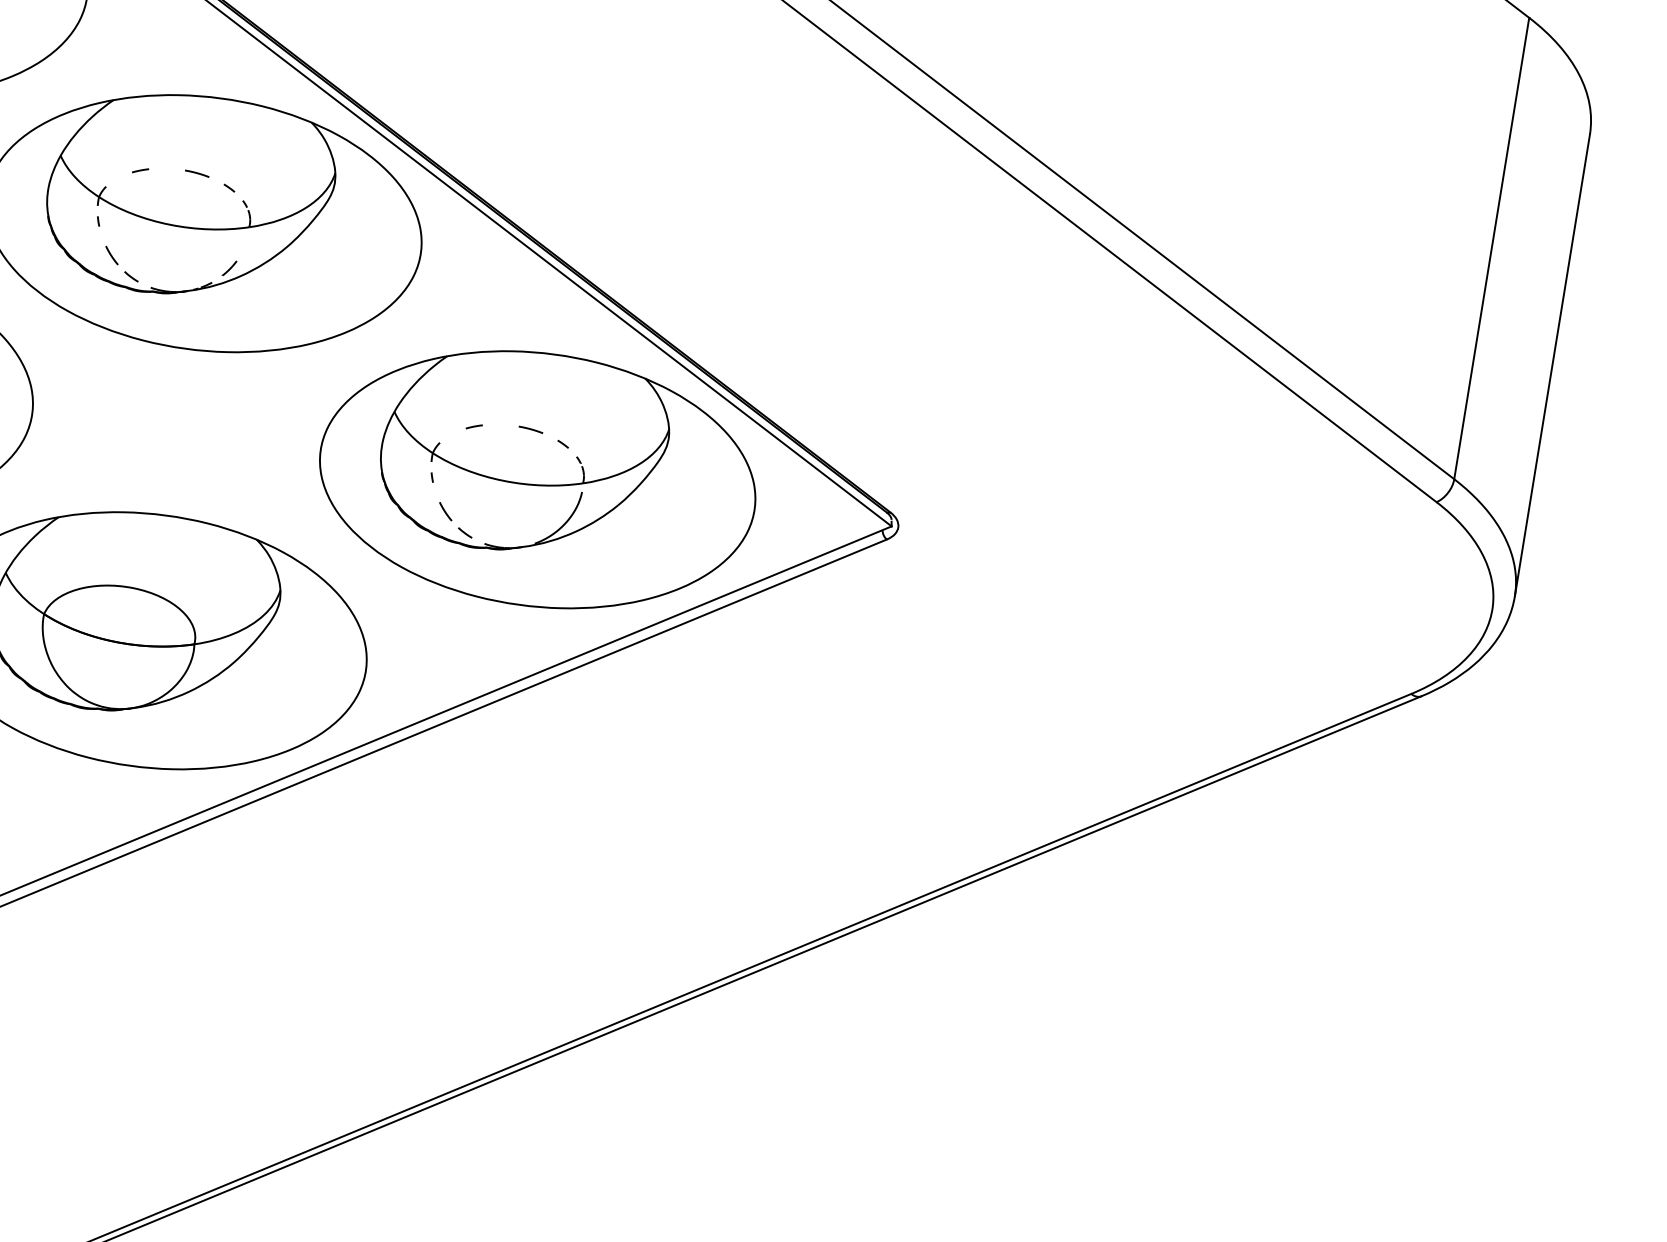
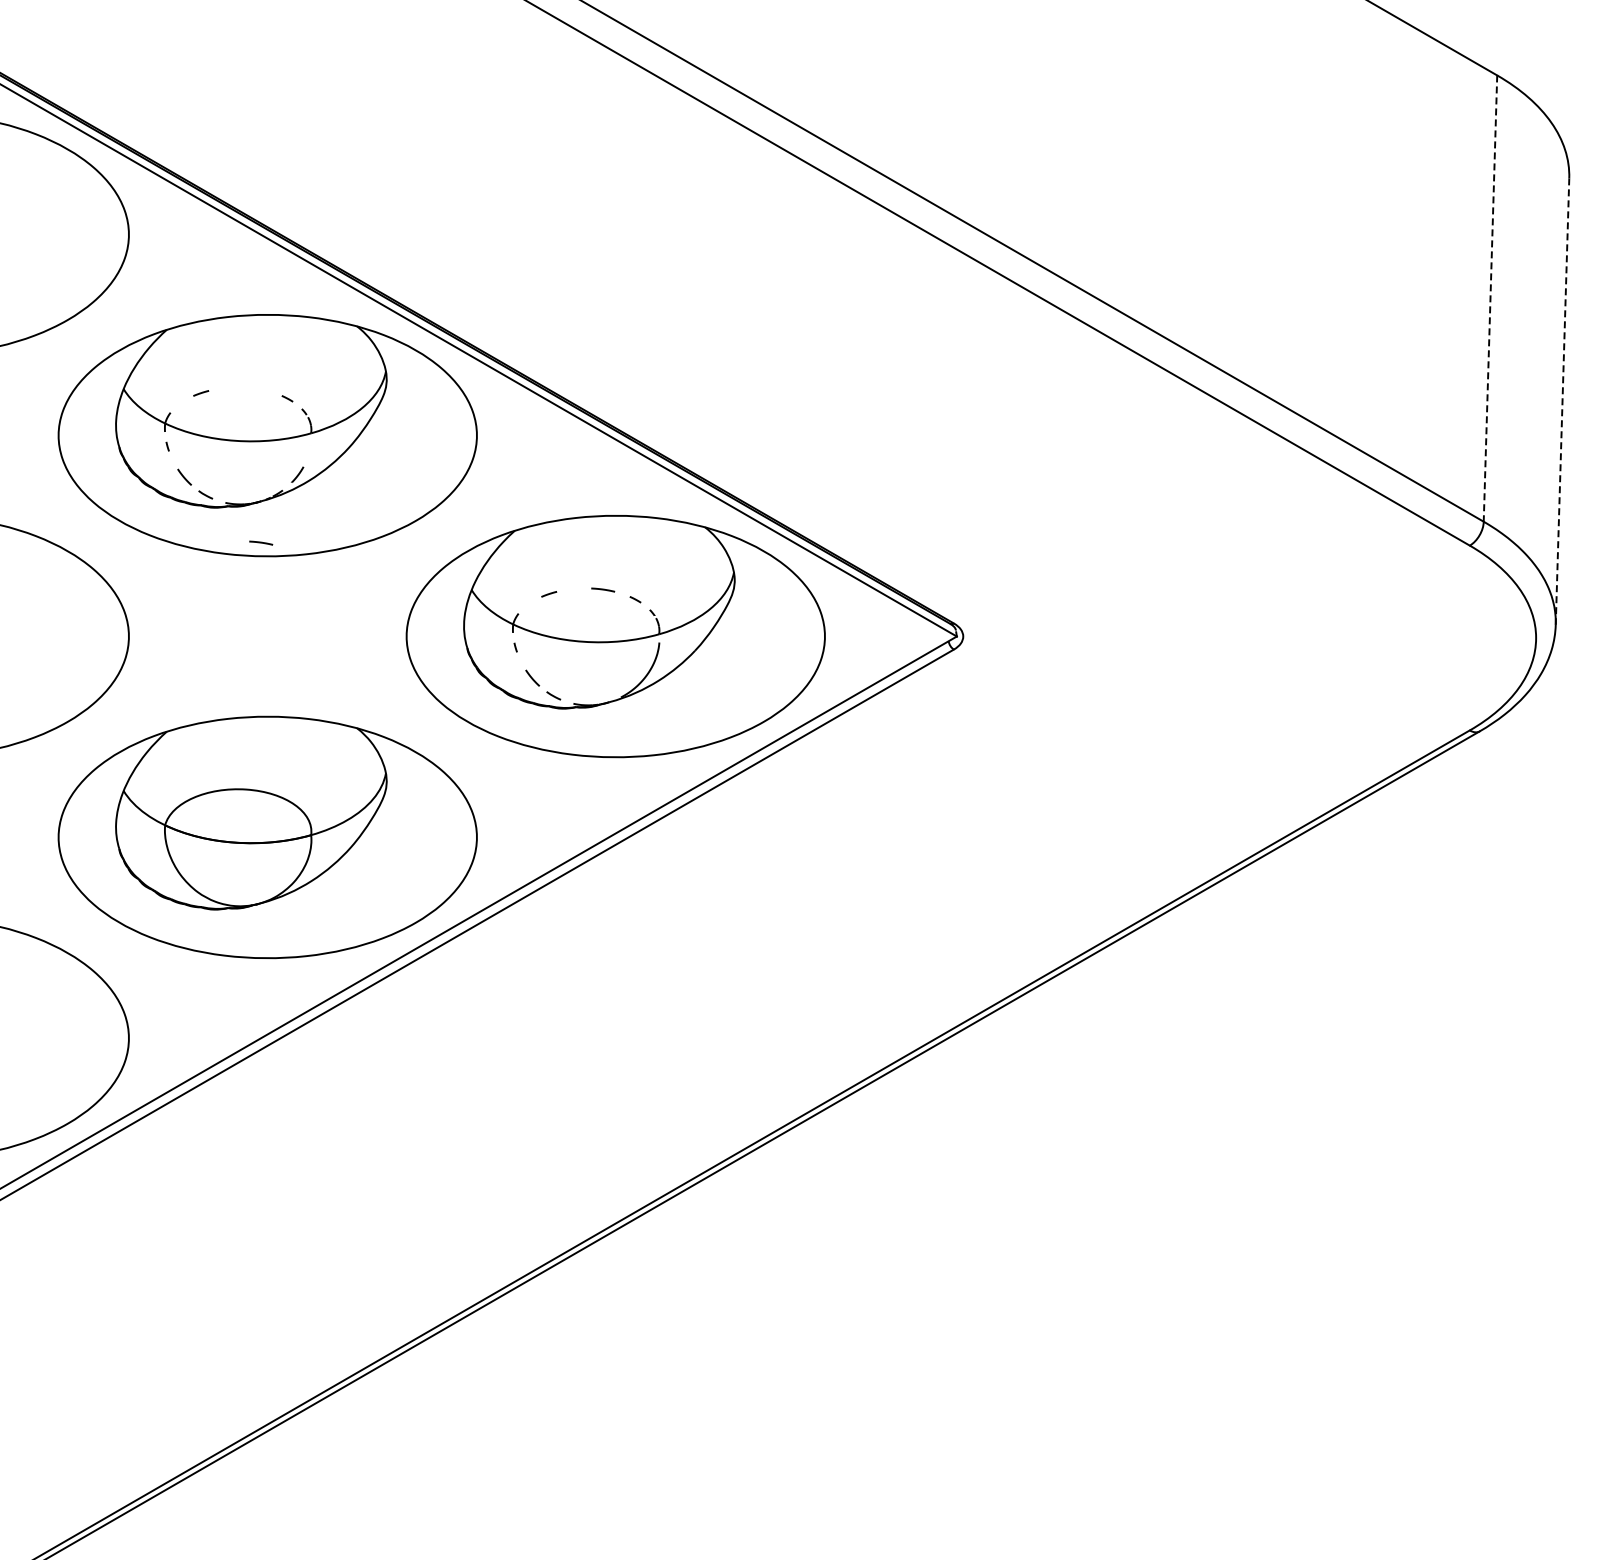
line: (197, 173) -> (261, 542), moved
line: (1491, 249) -> (1490, 299), solid -> dashed
line: (1552, 366) -> (1562, 402), solid -> dashed

